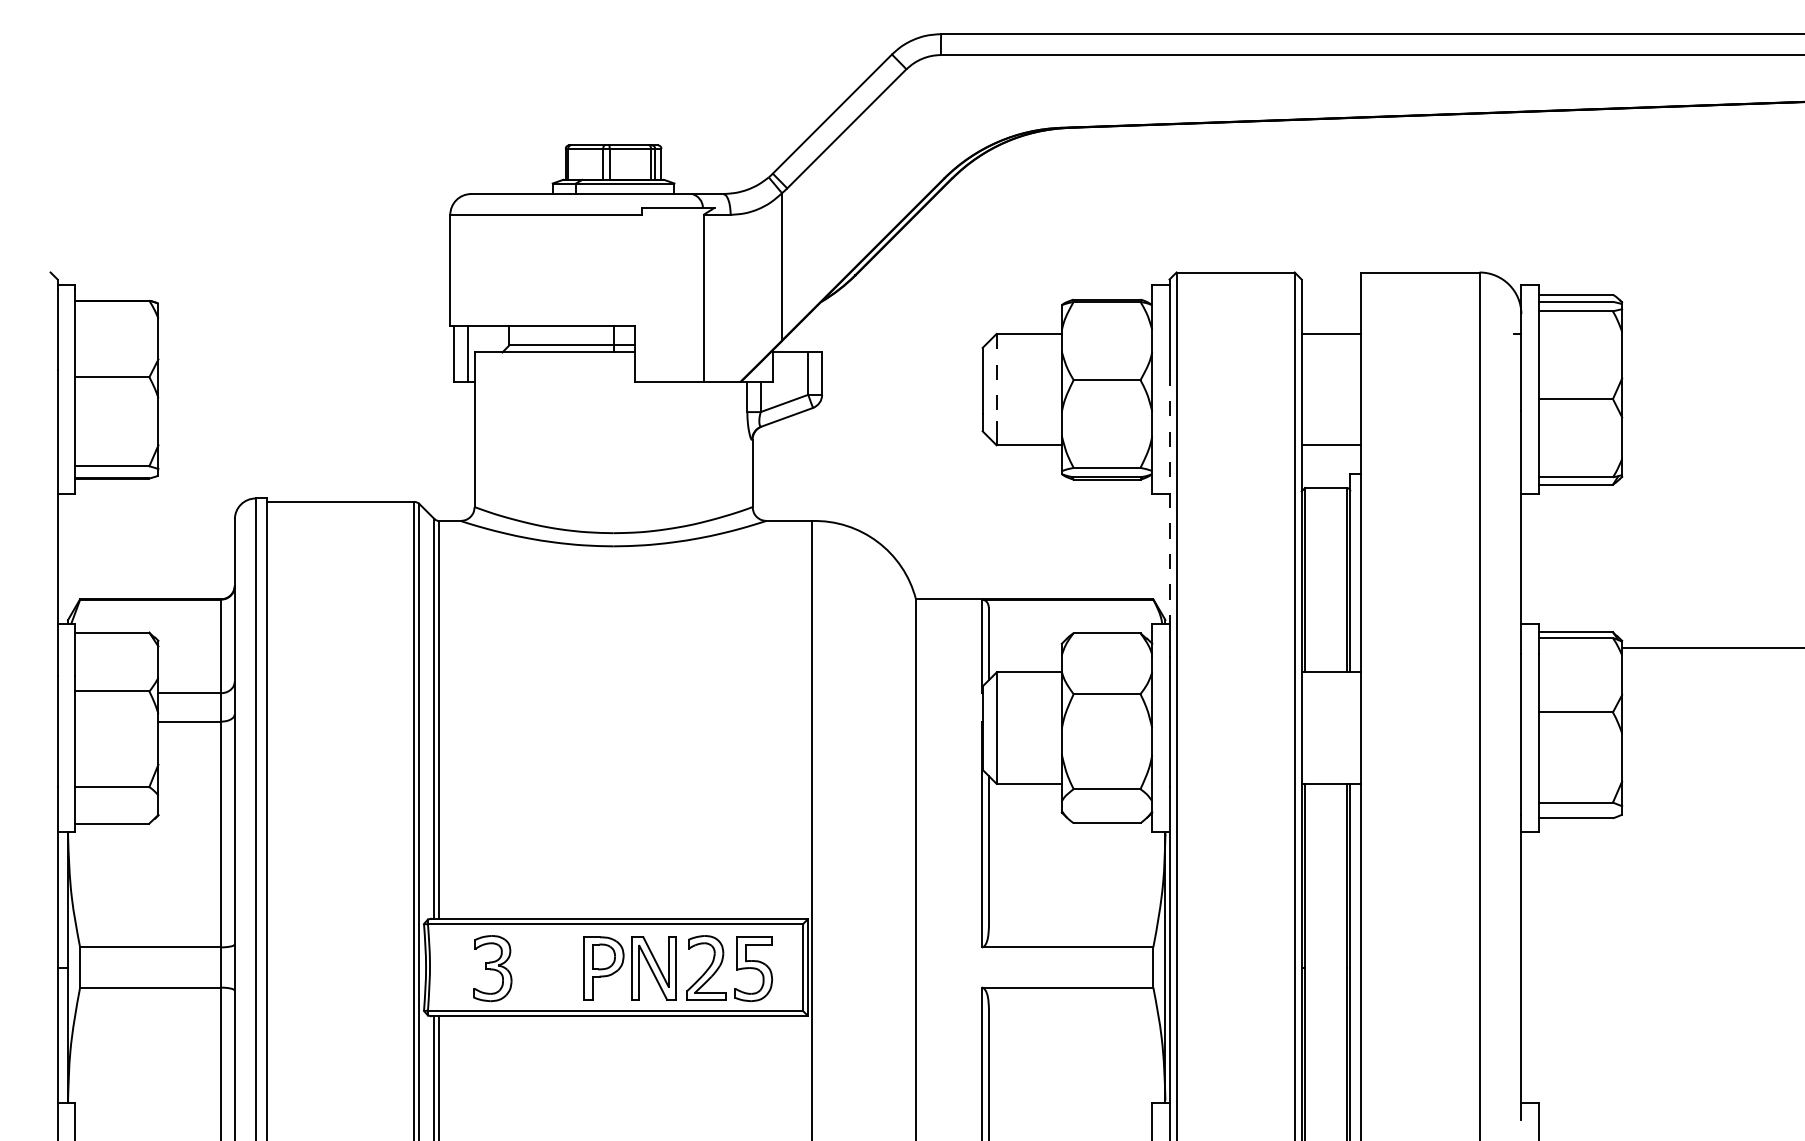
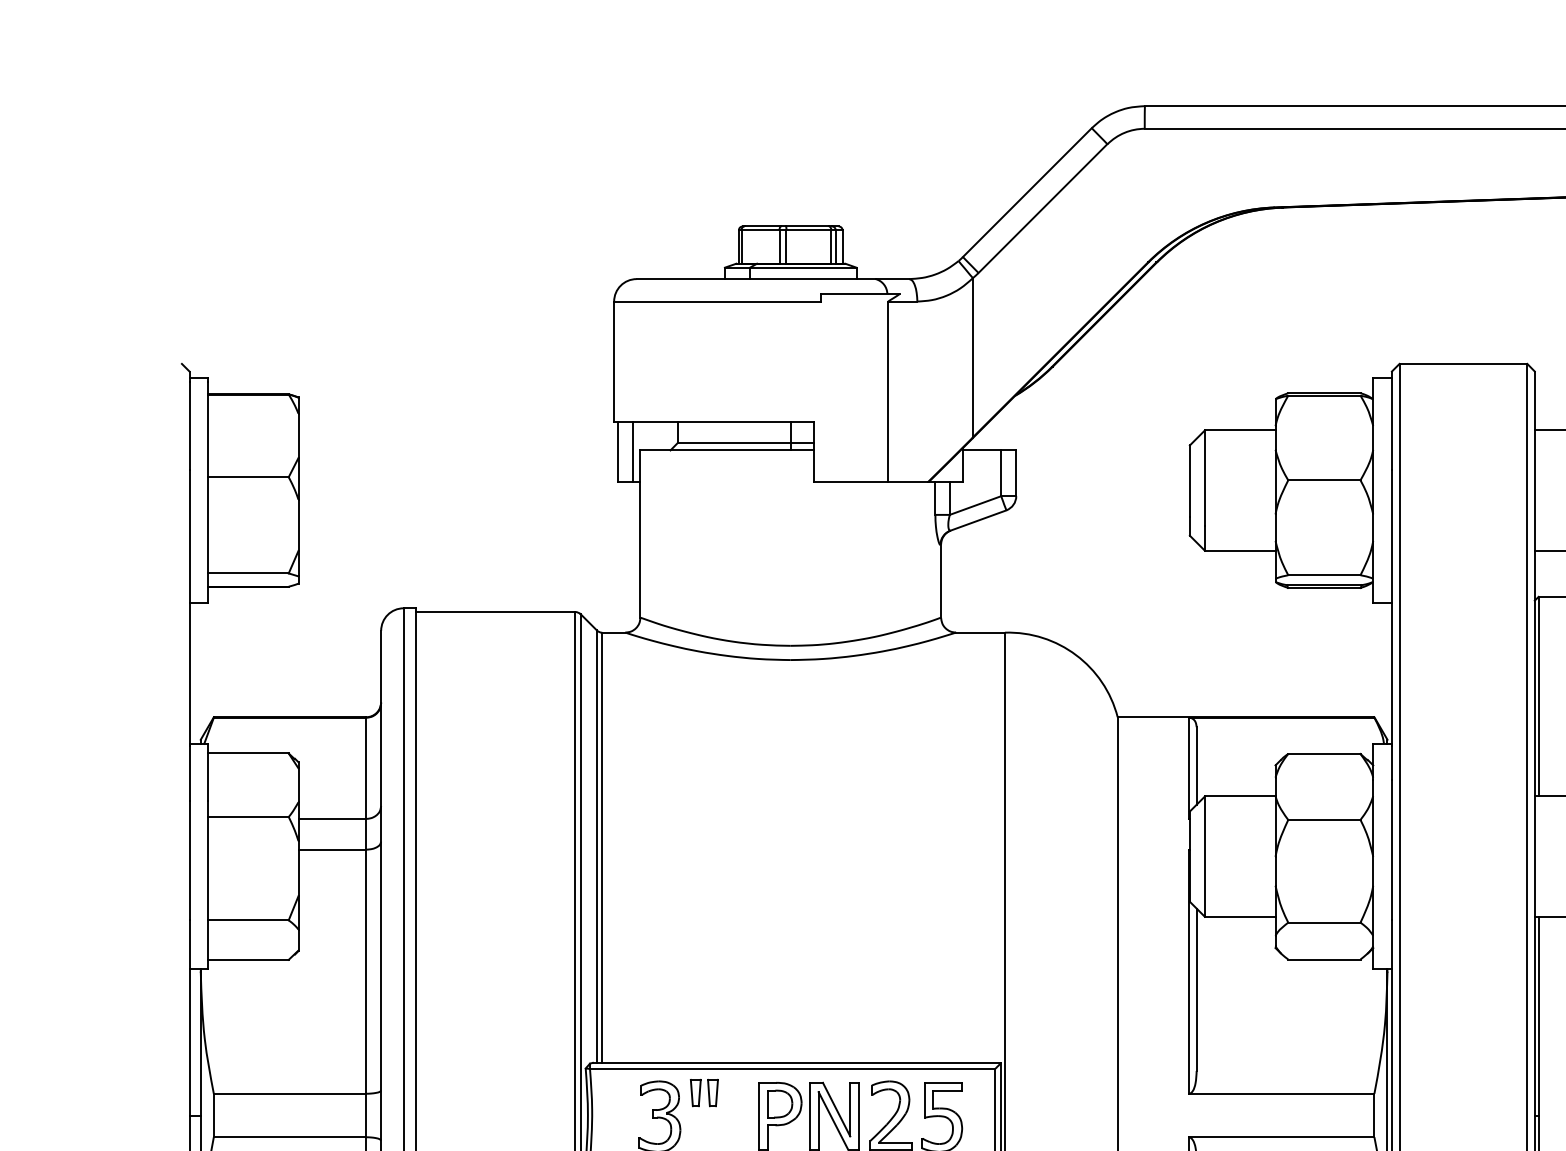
line: (996, 378) -> (1204, 478), dashed -> solid
line: (1169, 498) -> (1391, 608), dashed -> solid
part: (533, 946) -> (704, 1092), added

